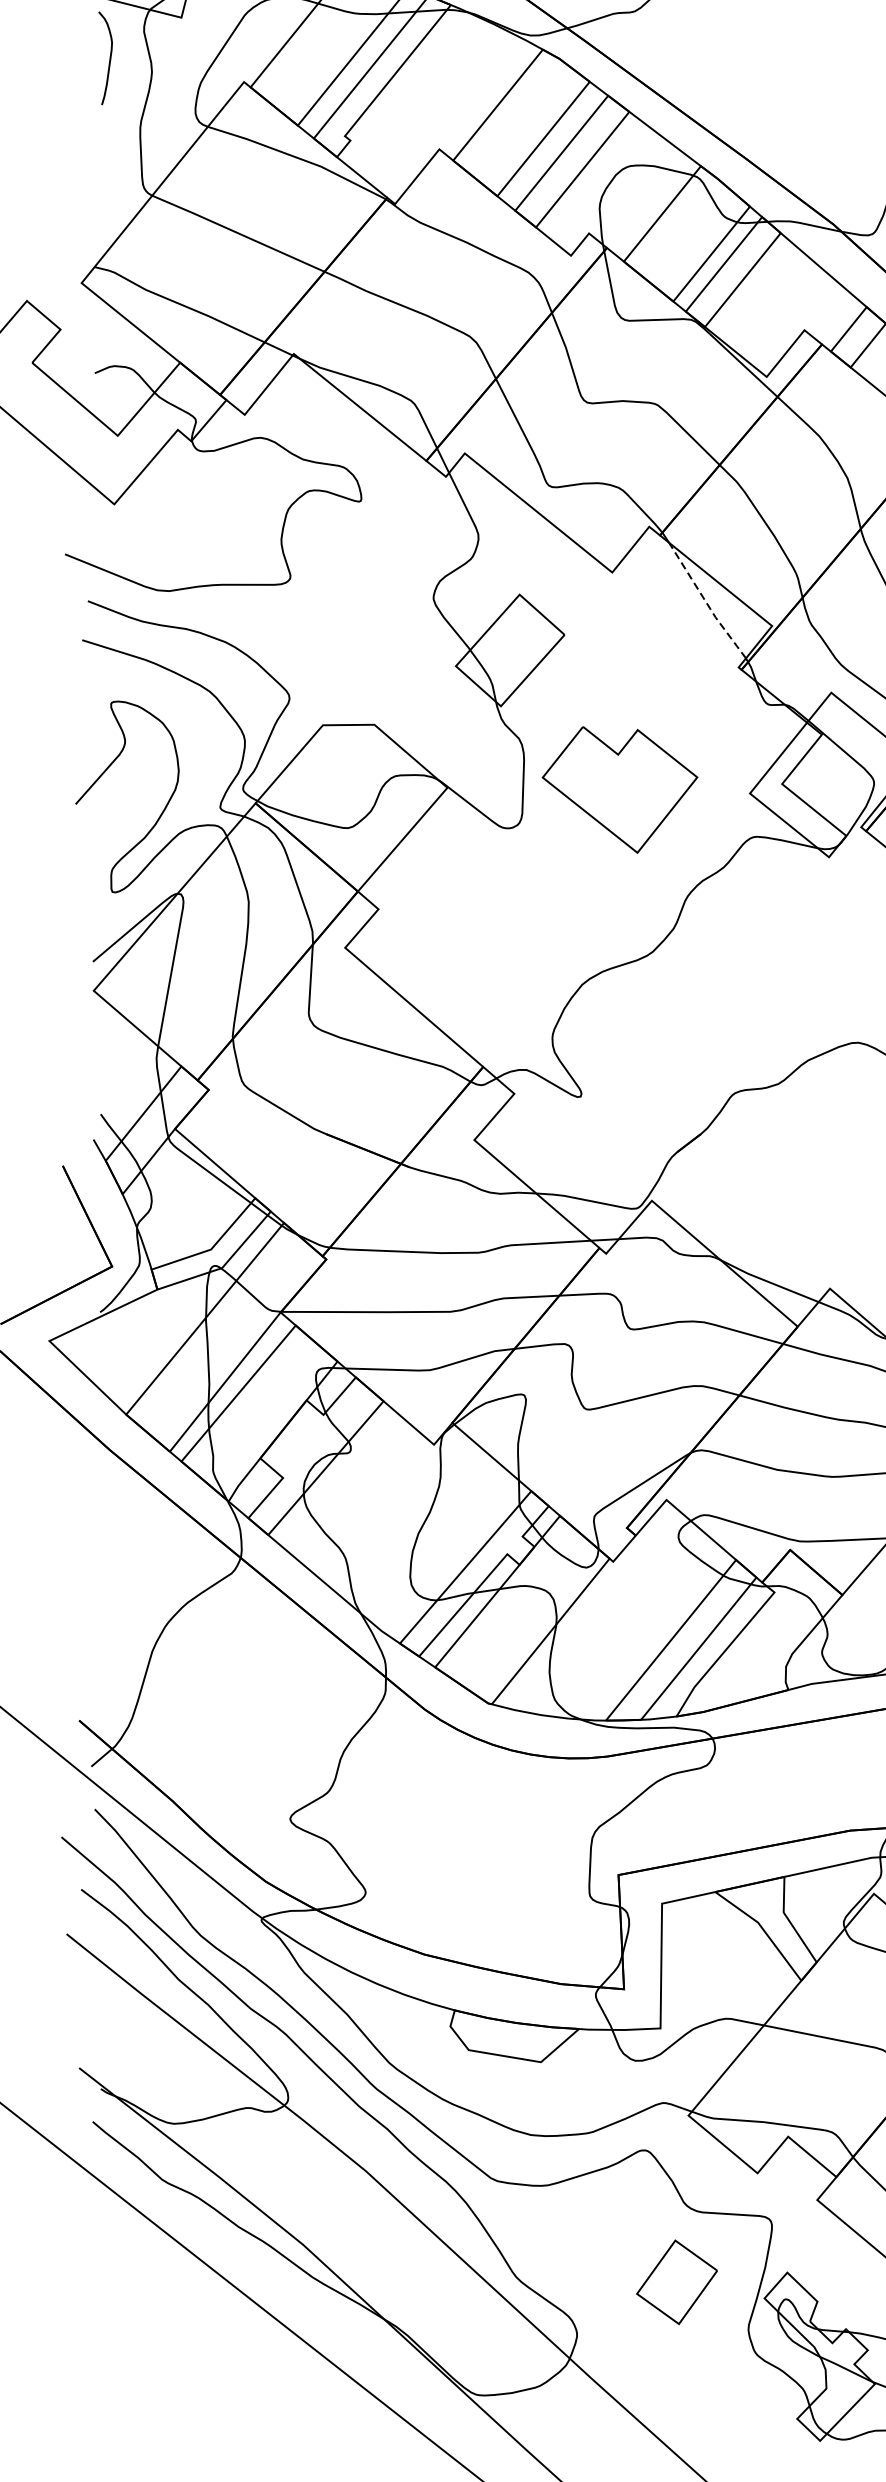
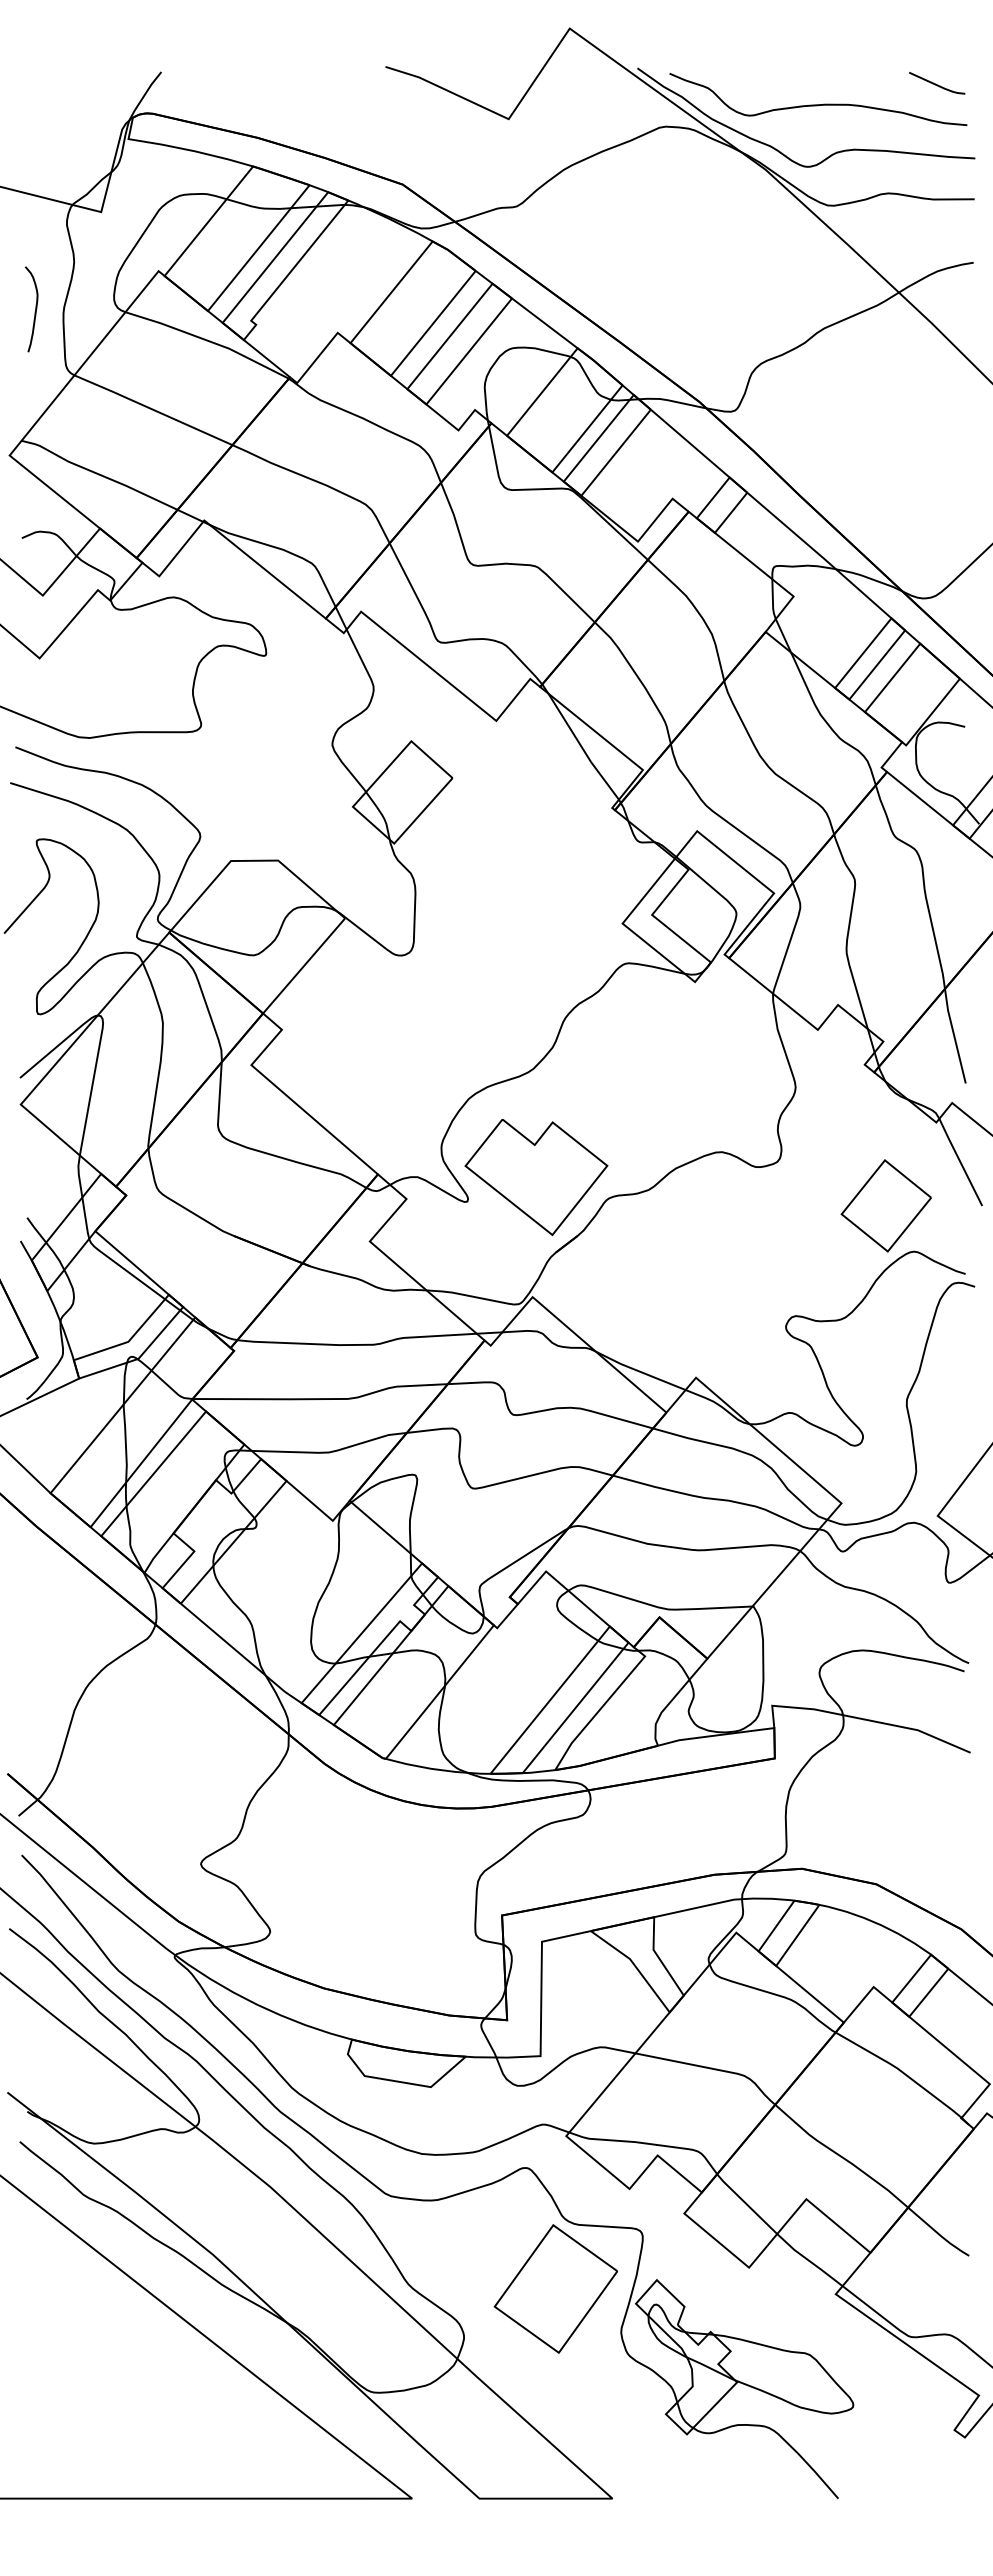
curve: (109, 58) -> (35, 309), moved
line: (706, 601) -> (582, 747), dashed -> solid
part: (620, 790) -> (536, 1177), moved
part: (676, 2281) -> (555, 2288), size x1.67

